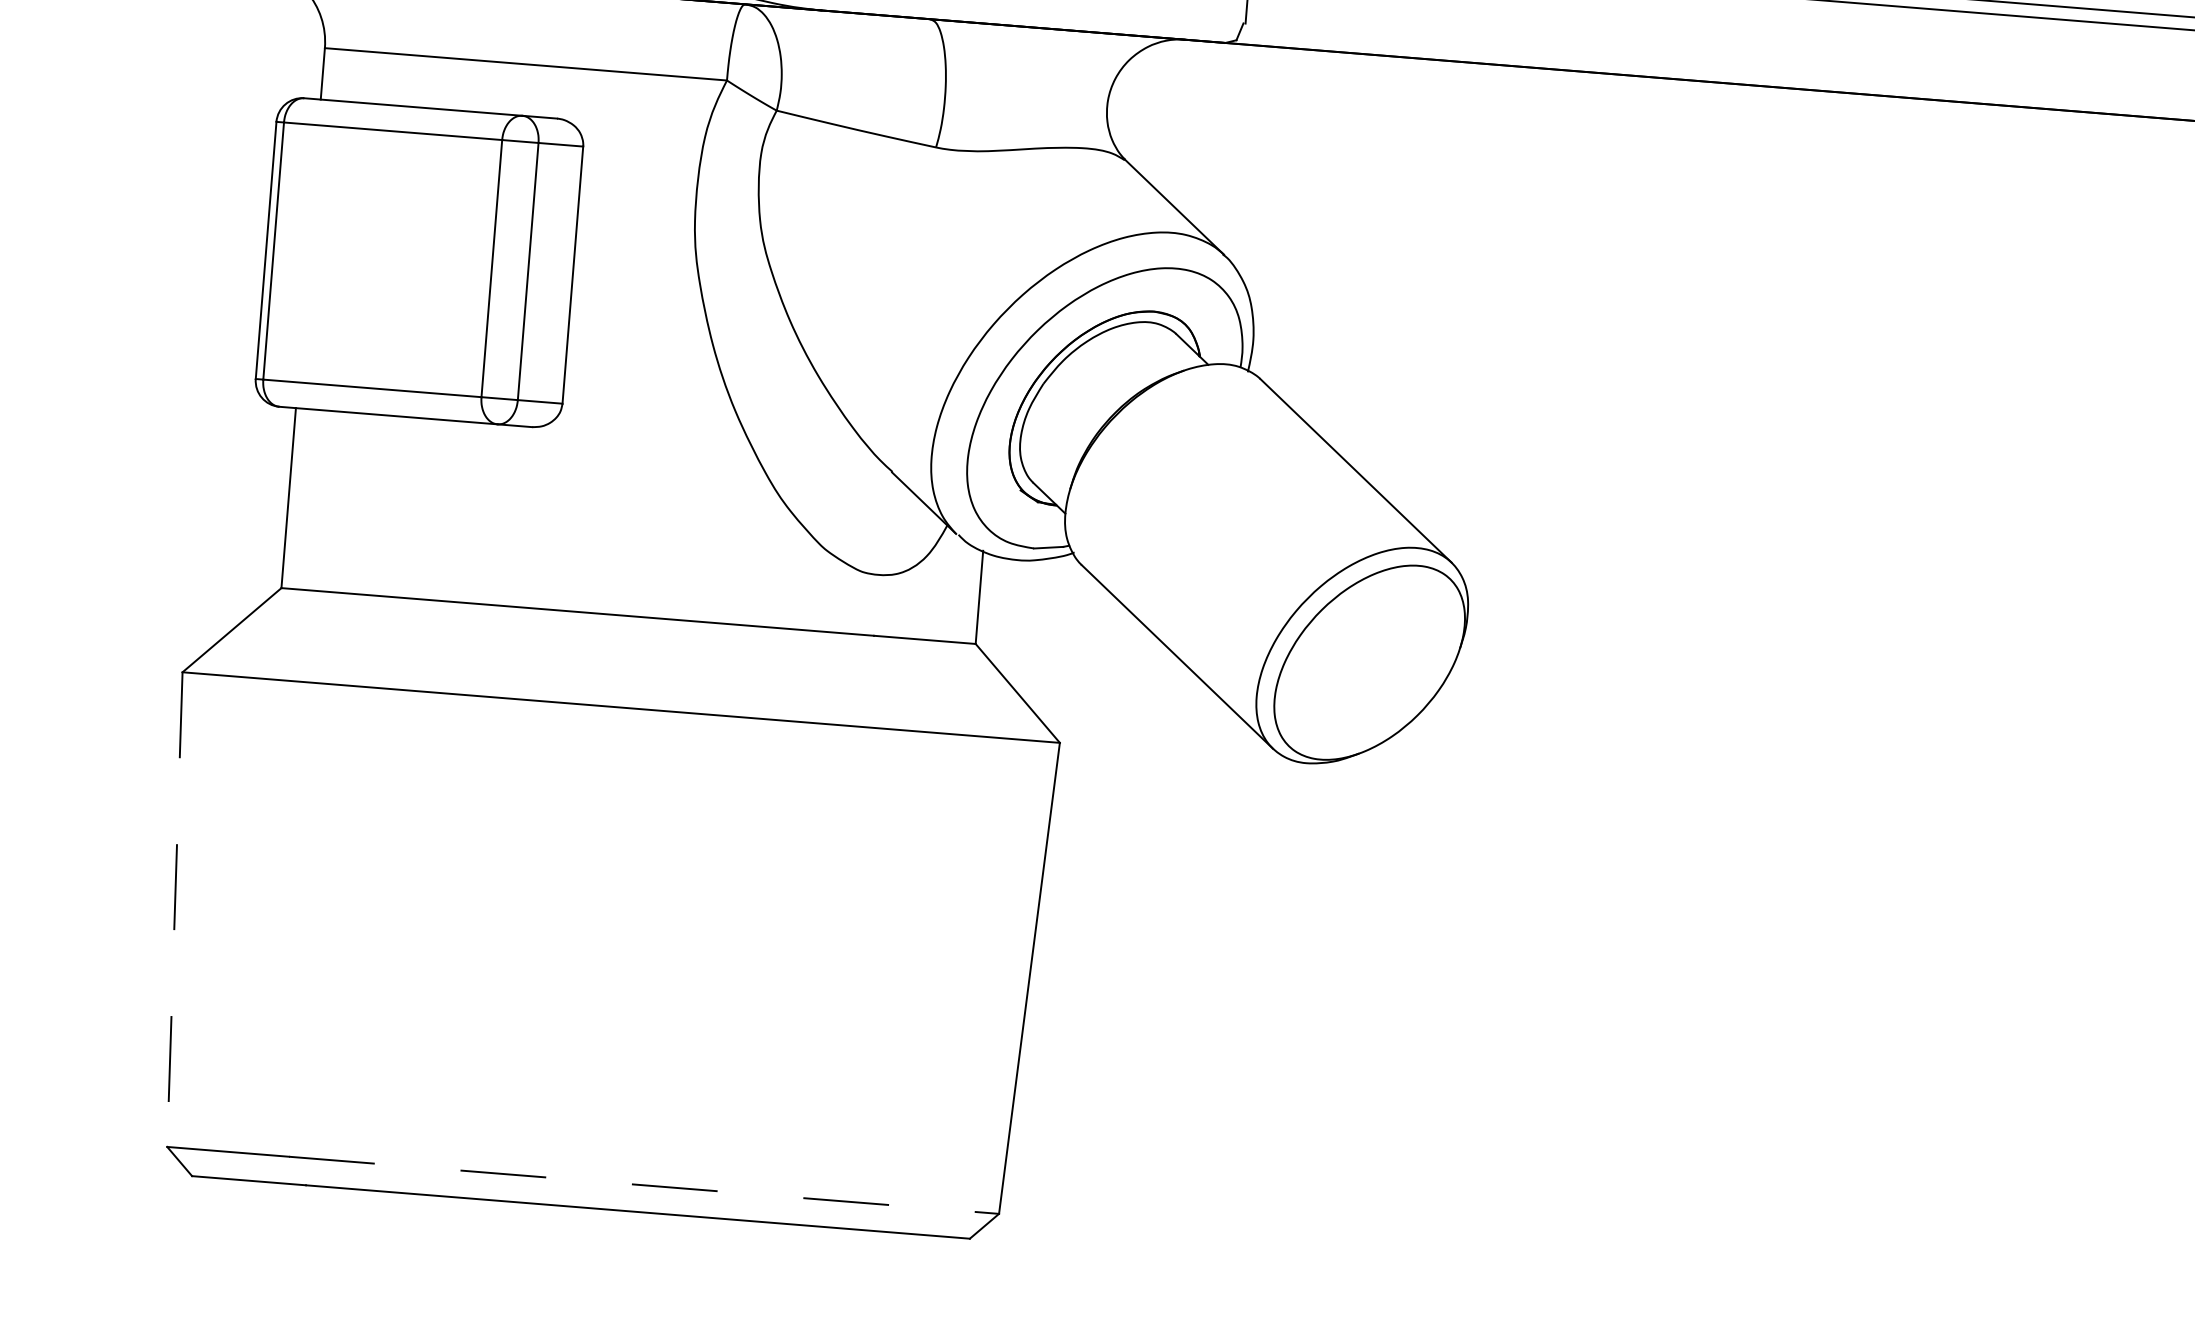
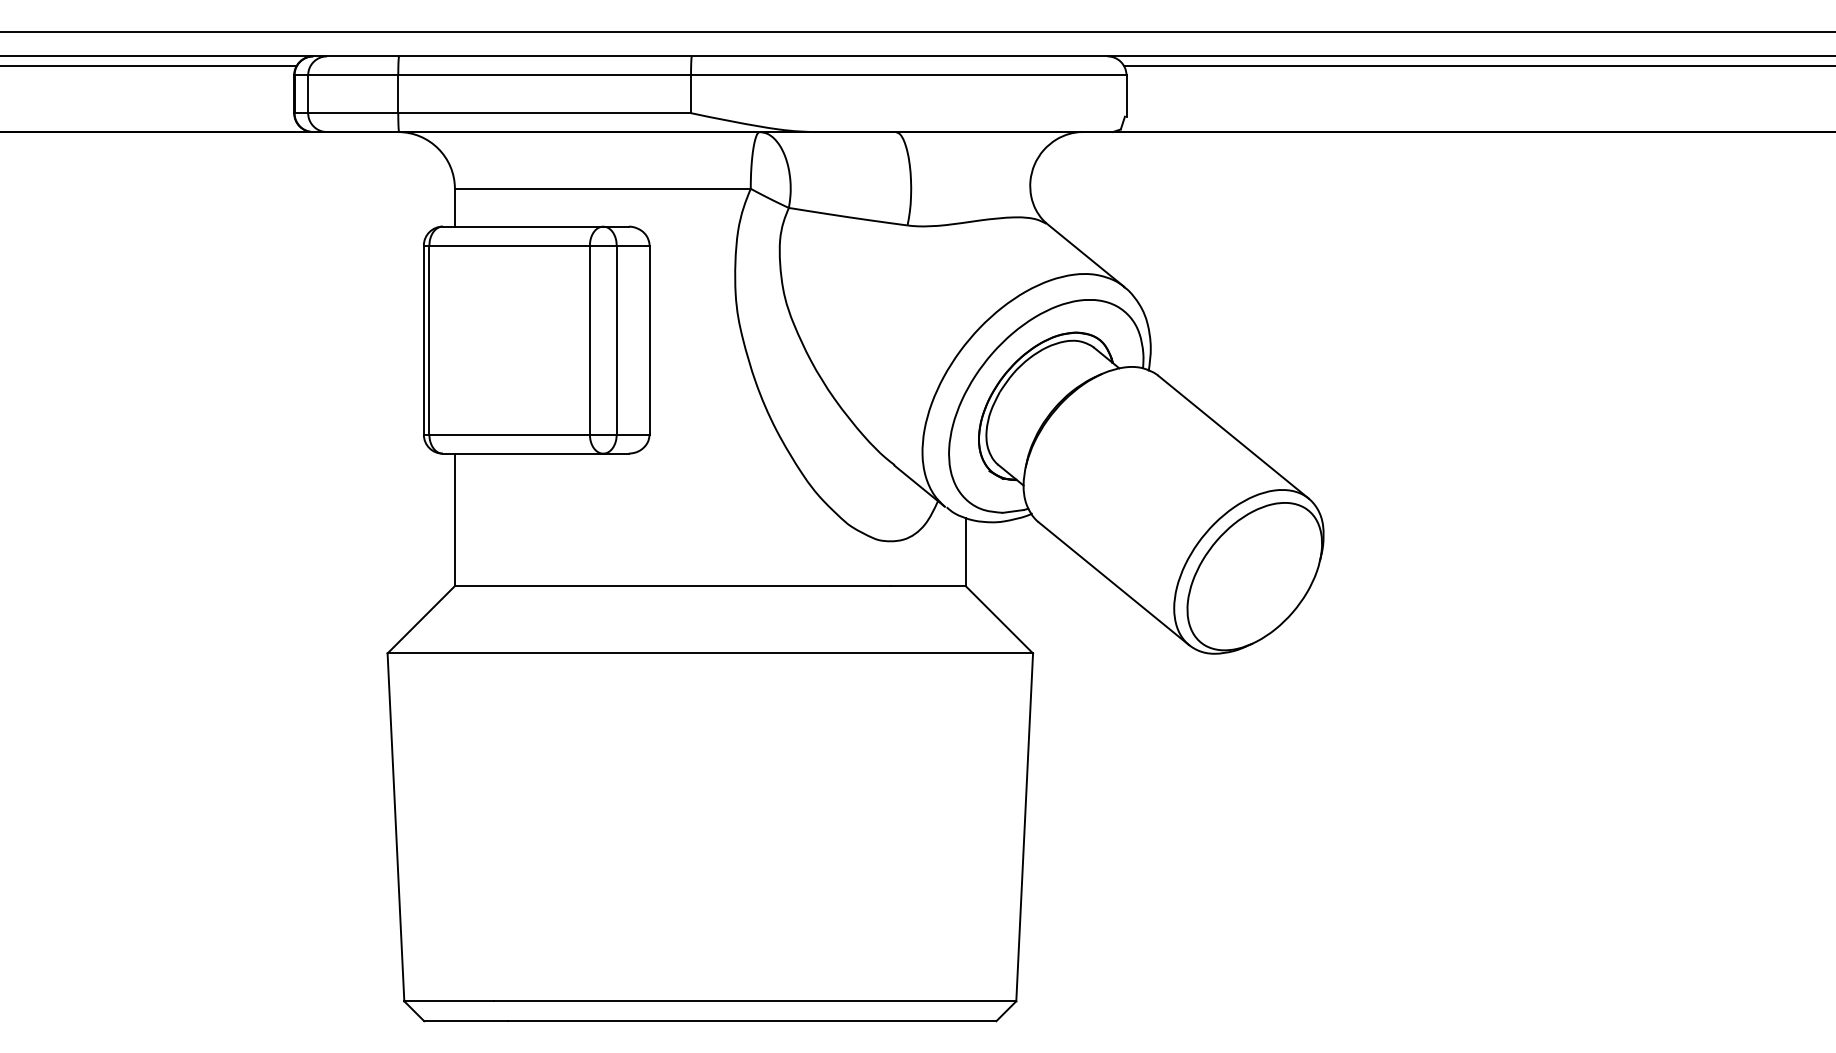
line: (174, 909) -> (395, 827), dashed -> solid
line: (644, 1185) -> (755, 1001), dashed -> solid

